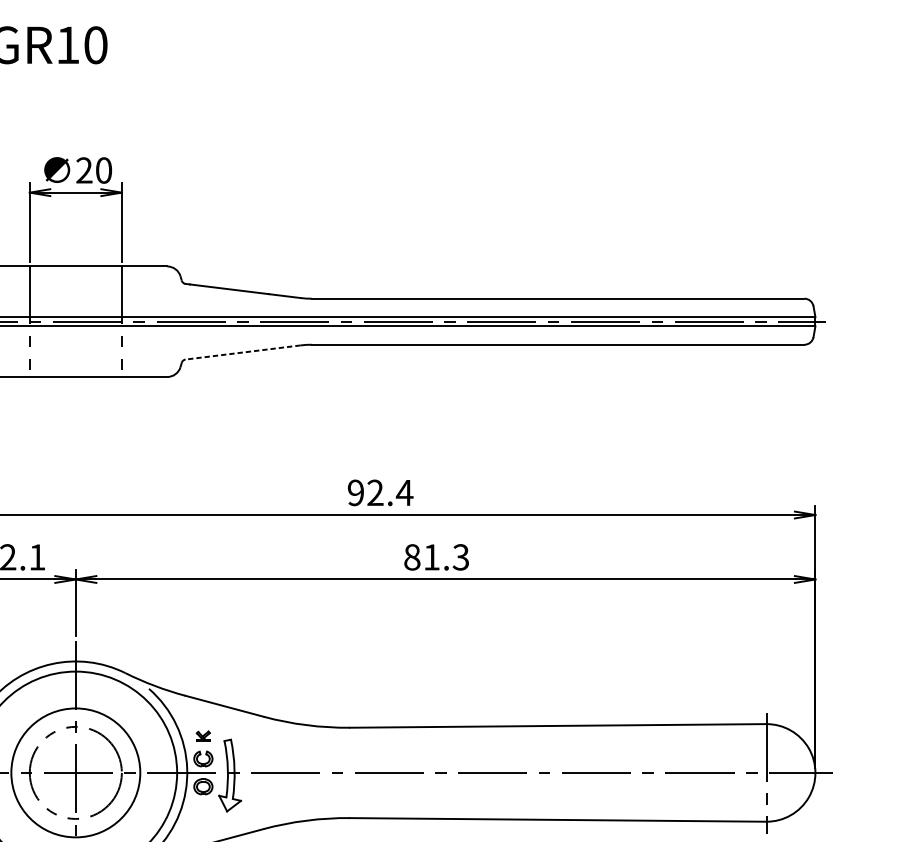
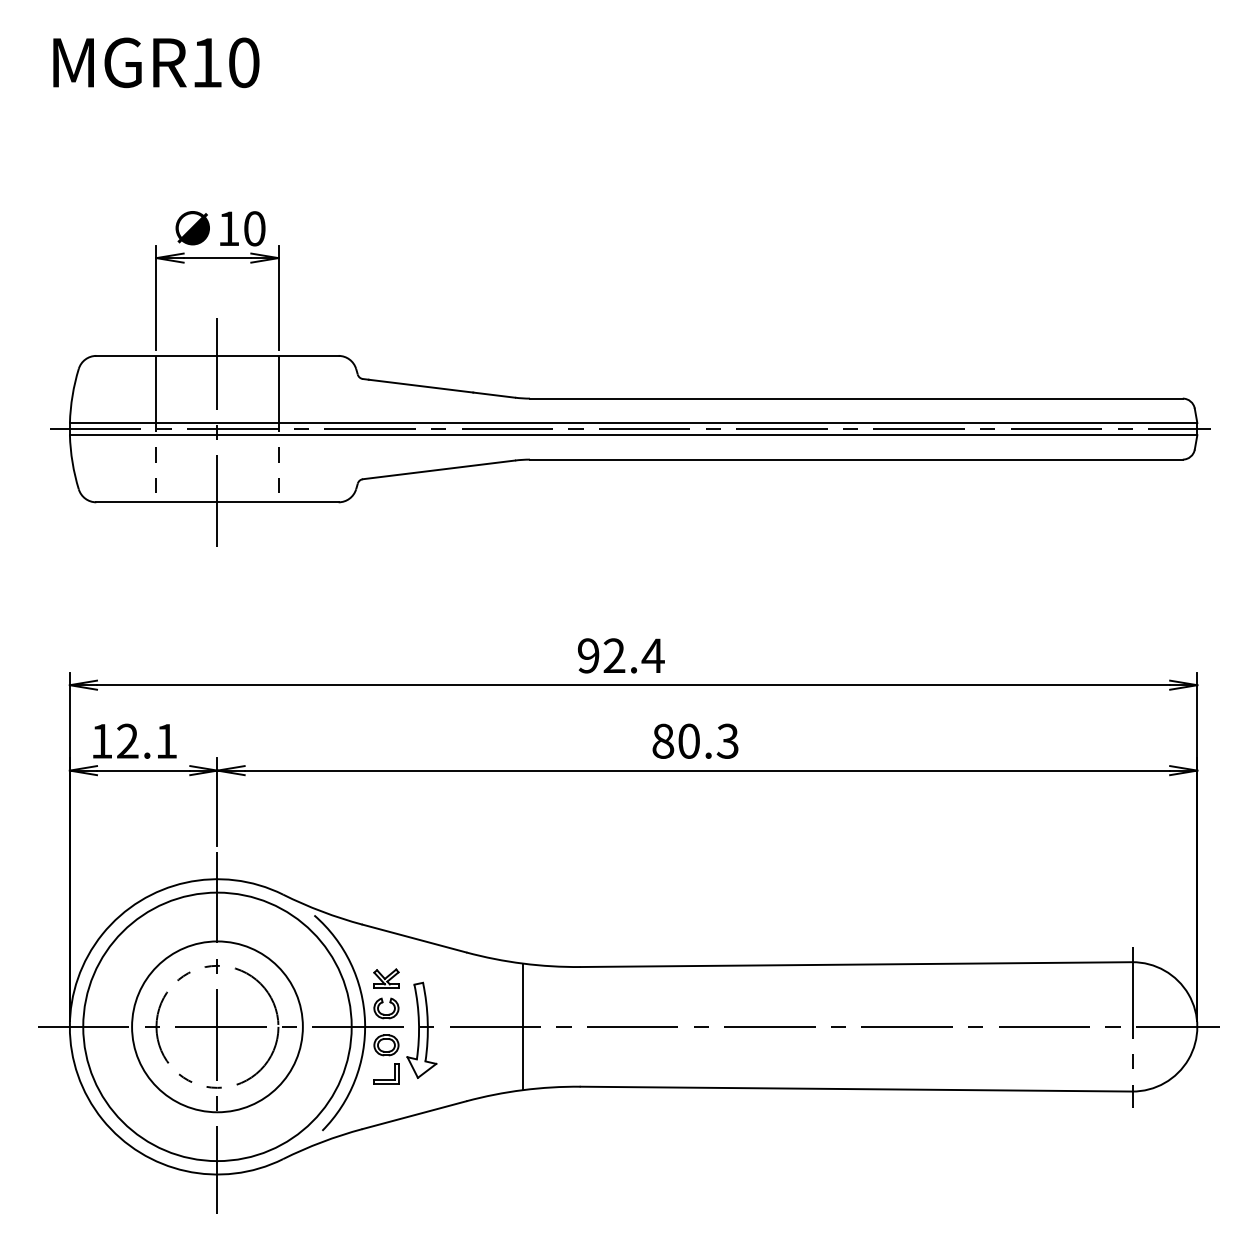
text: (84, 170) -> (228, 228), 20 -> 10
line: (75, 324) -> (217, 432), added
line: (243, 352) -> (439, 469), dashed -> solid
text: (431, 556) -> (688, 740), 81.3 -> 80.3
part: (203, 736) -> (386, 978), size x1.43
line: (306, 772) -> (522, 1026), added
part: (203, 808) -> (386, 1073), added

